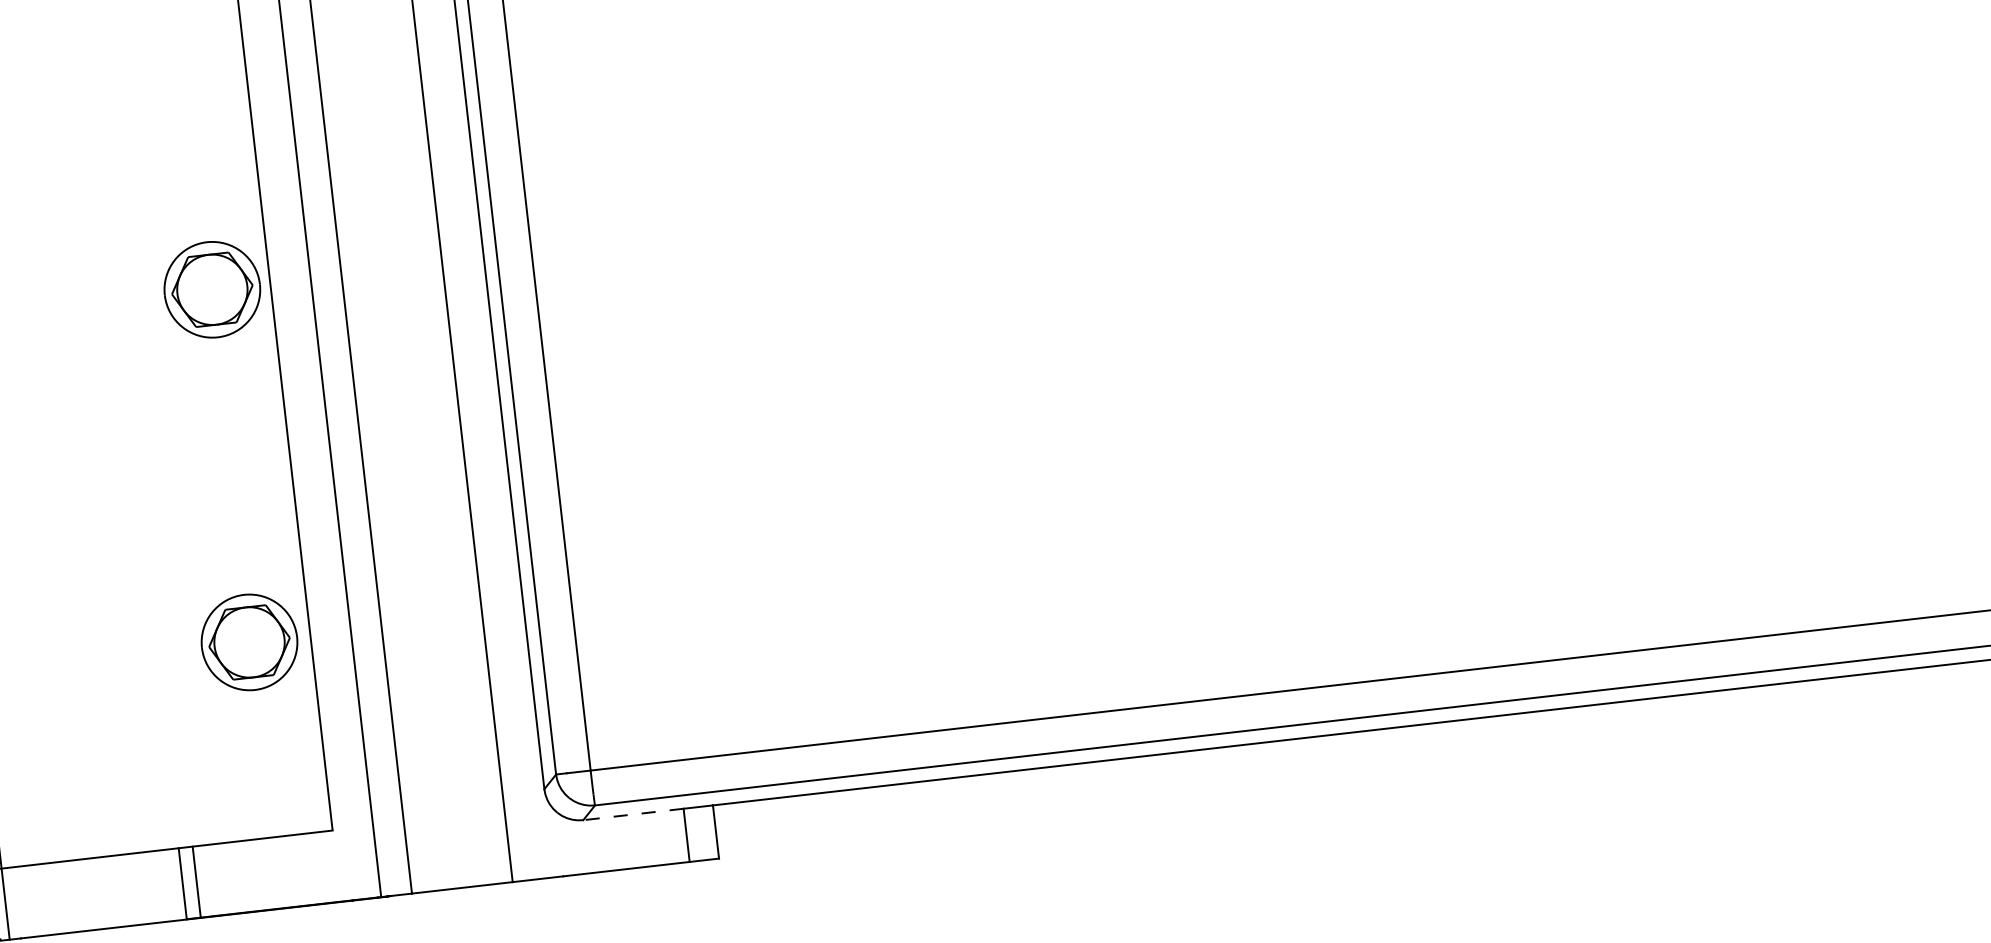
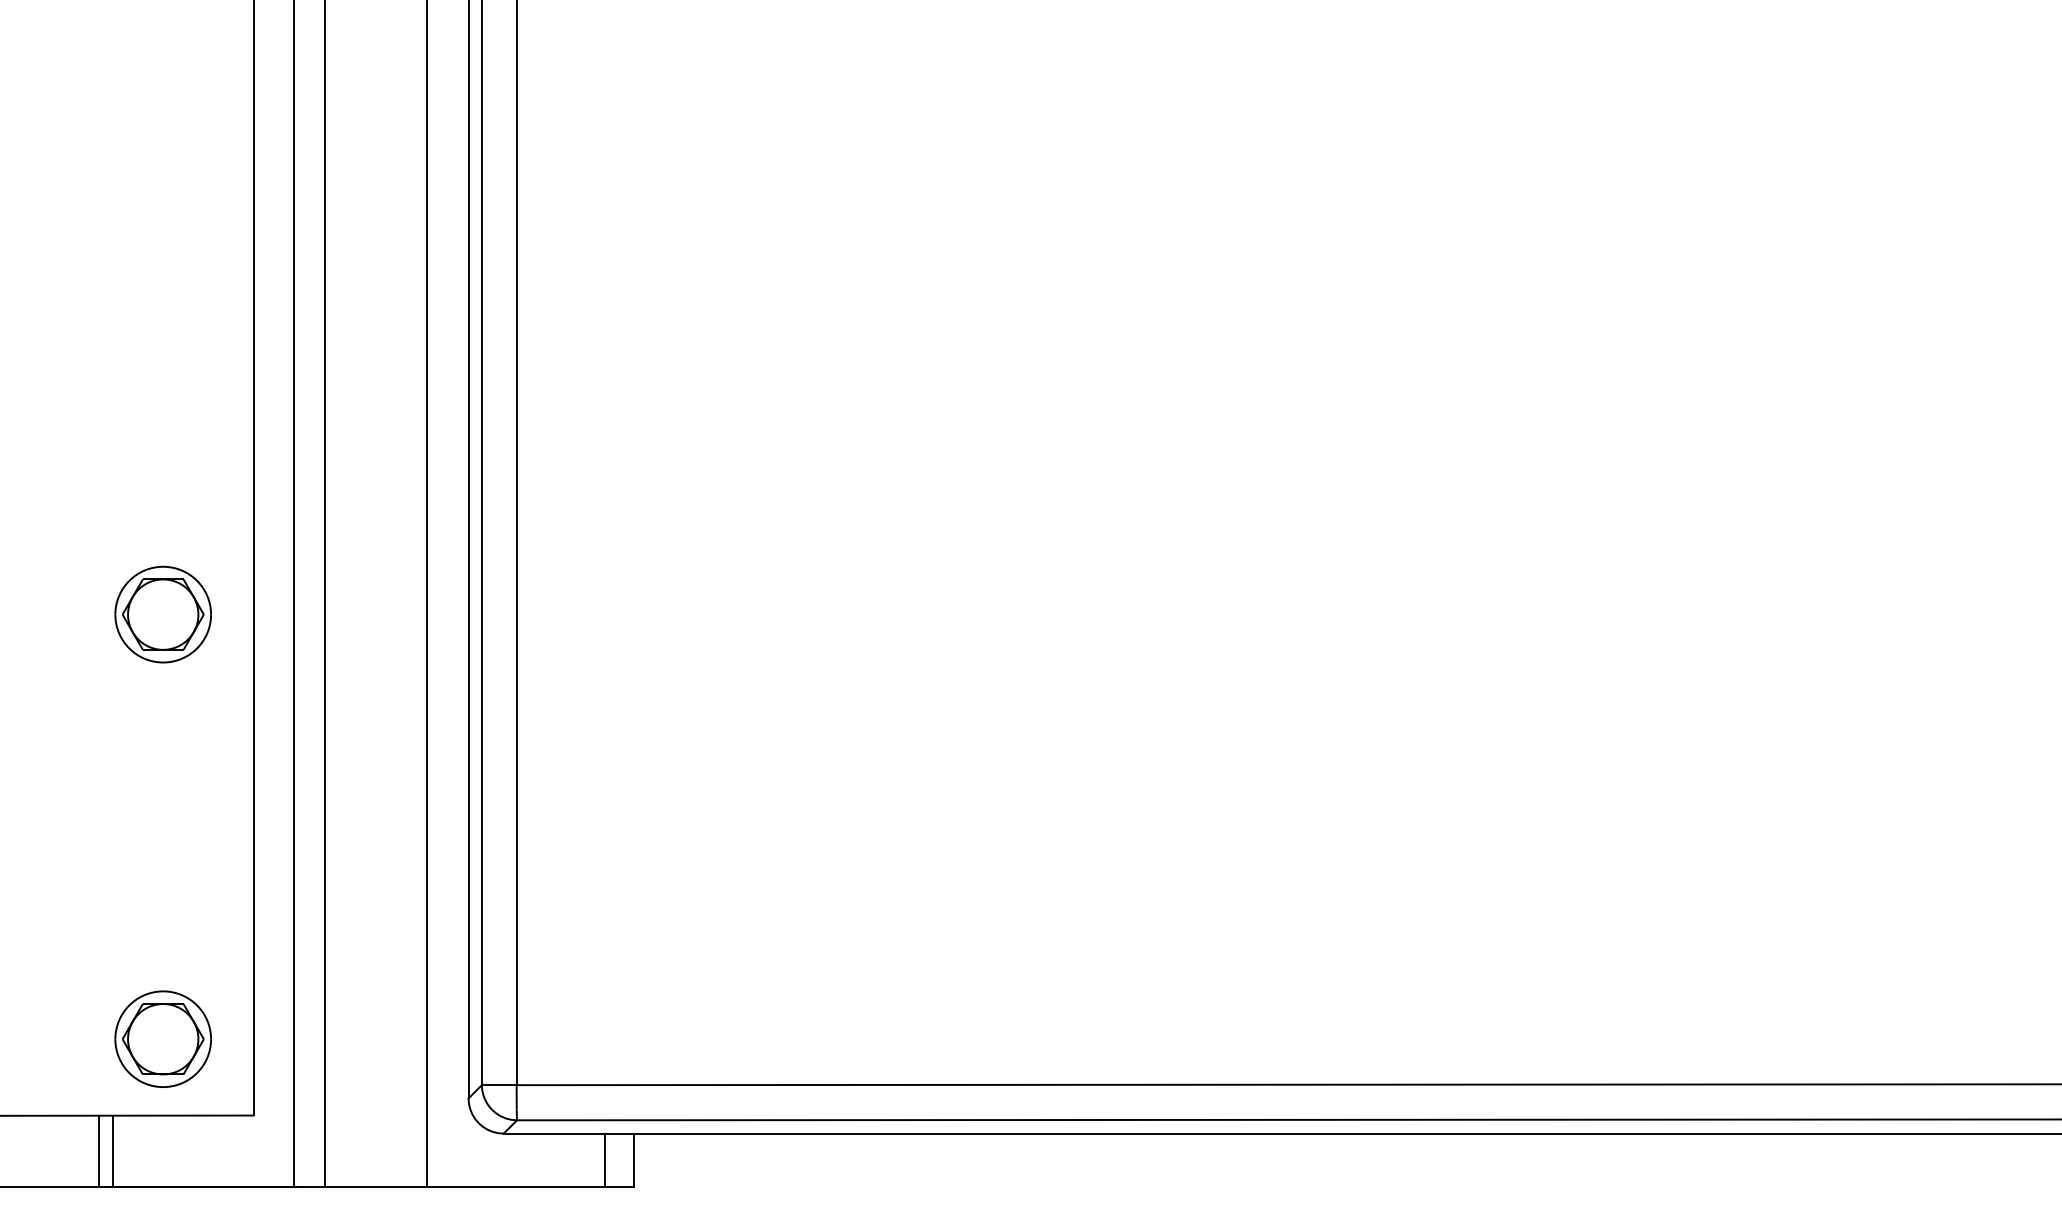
part: (211, 289) -> (162, 614), moved
part: (248, 641) -> (162, 1038), moved
line: (632, 814) -> (553, 1133), dashed -> solid

